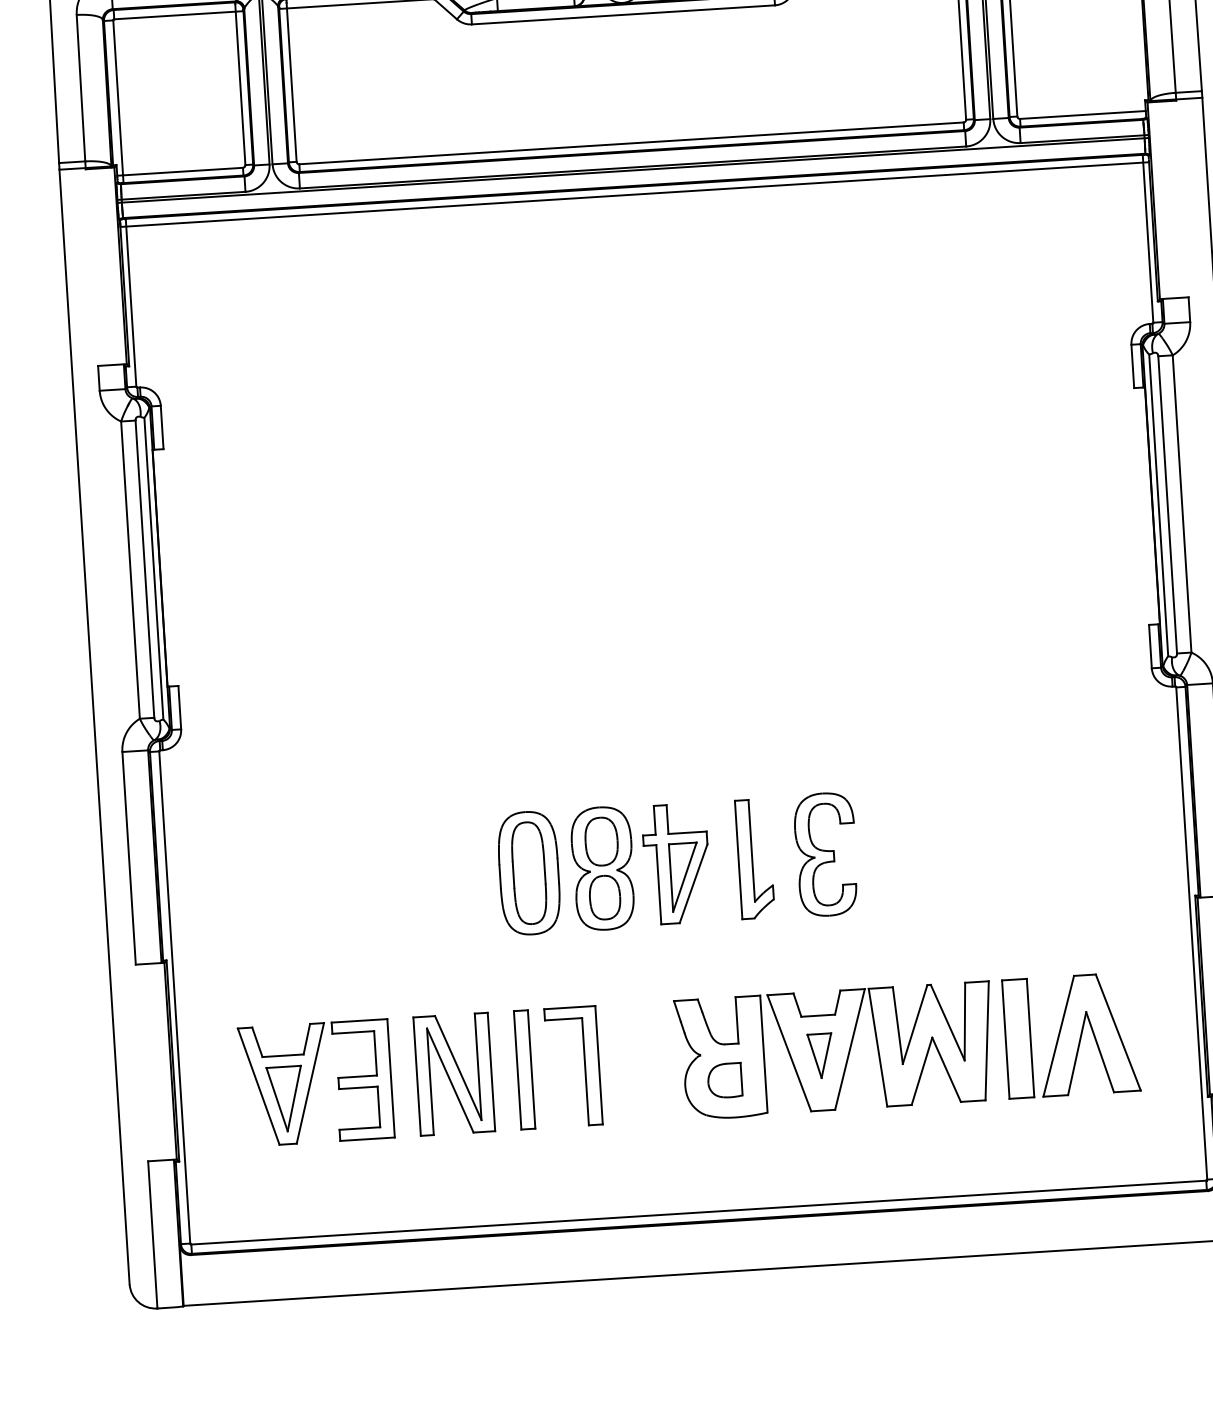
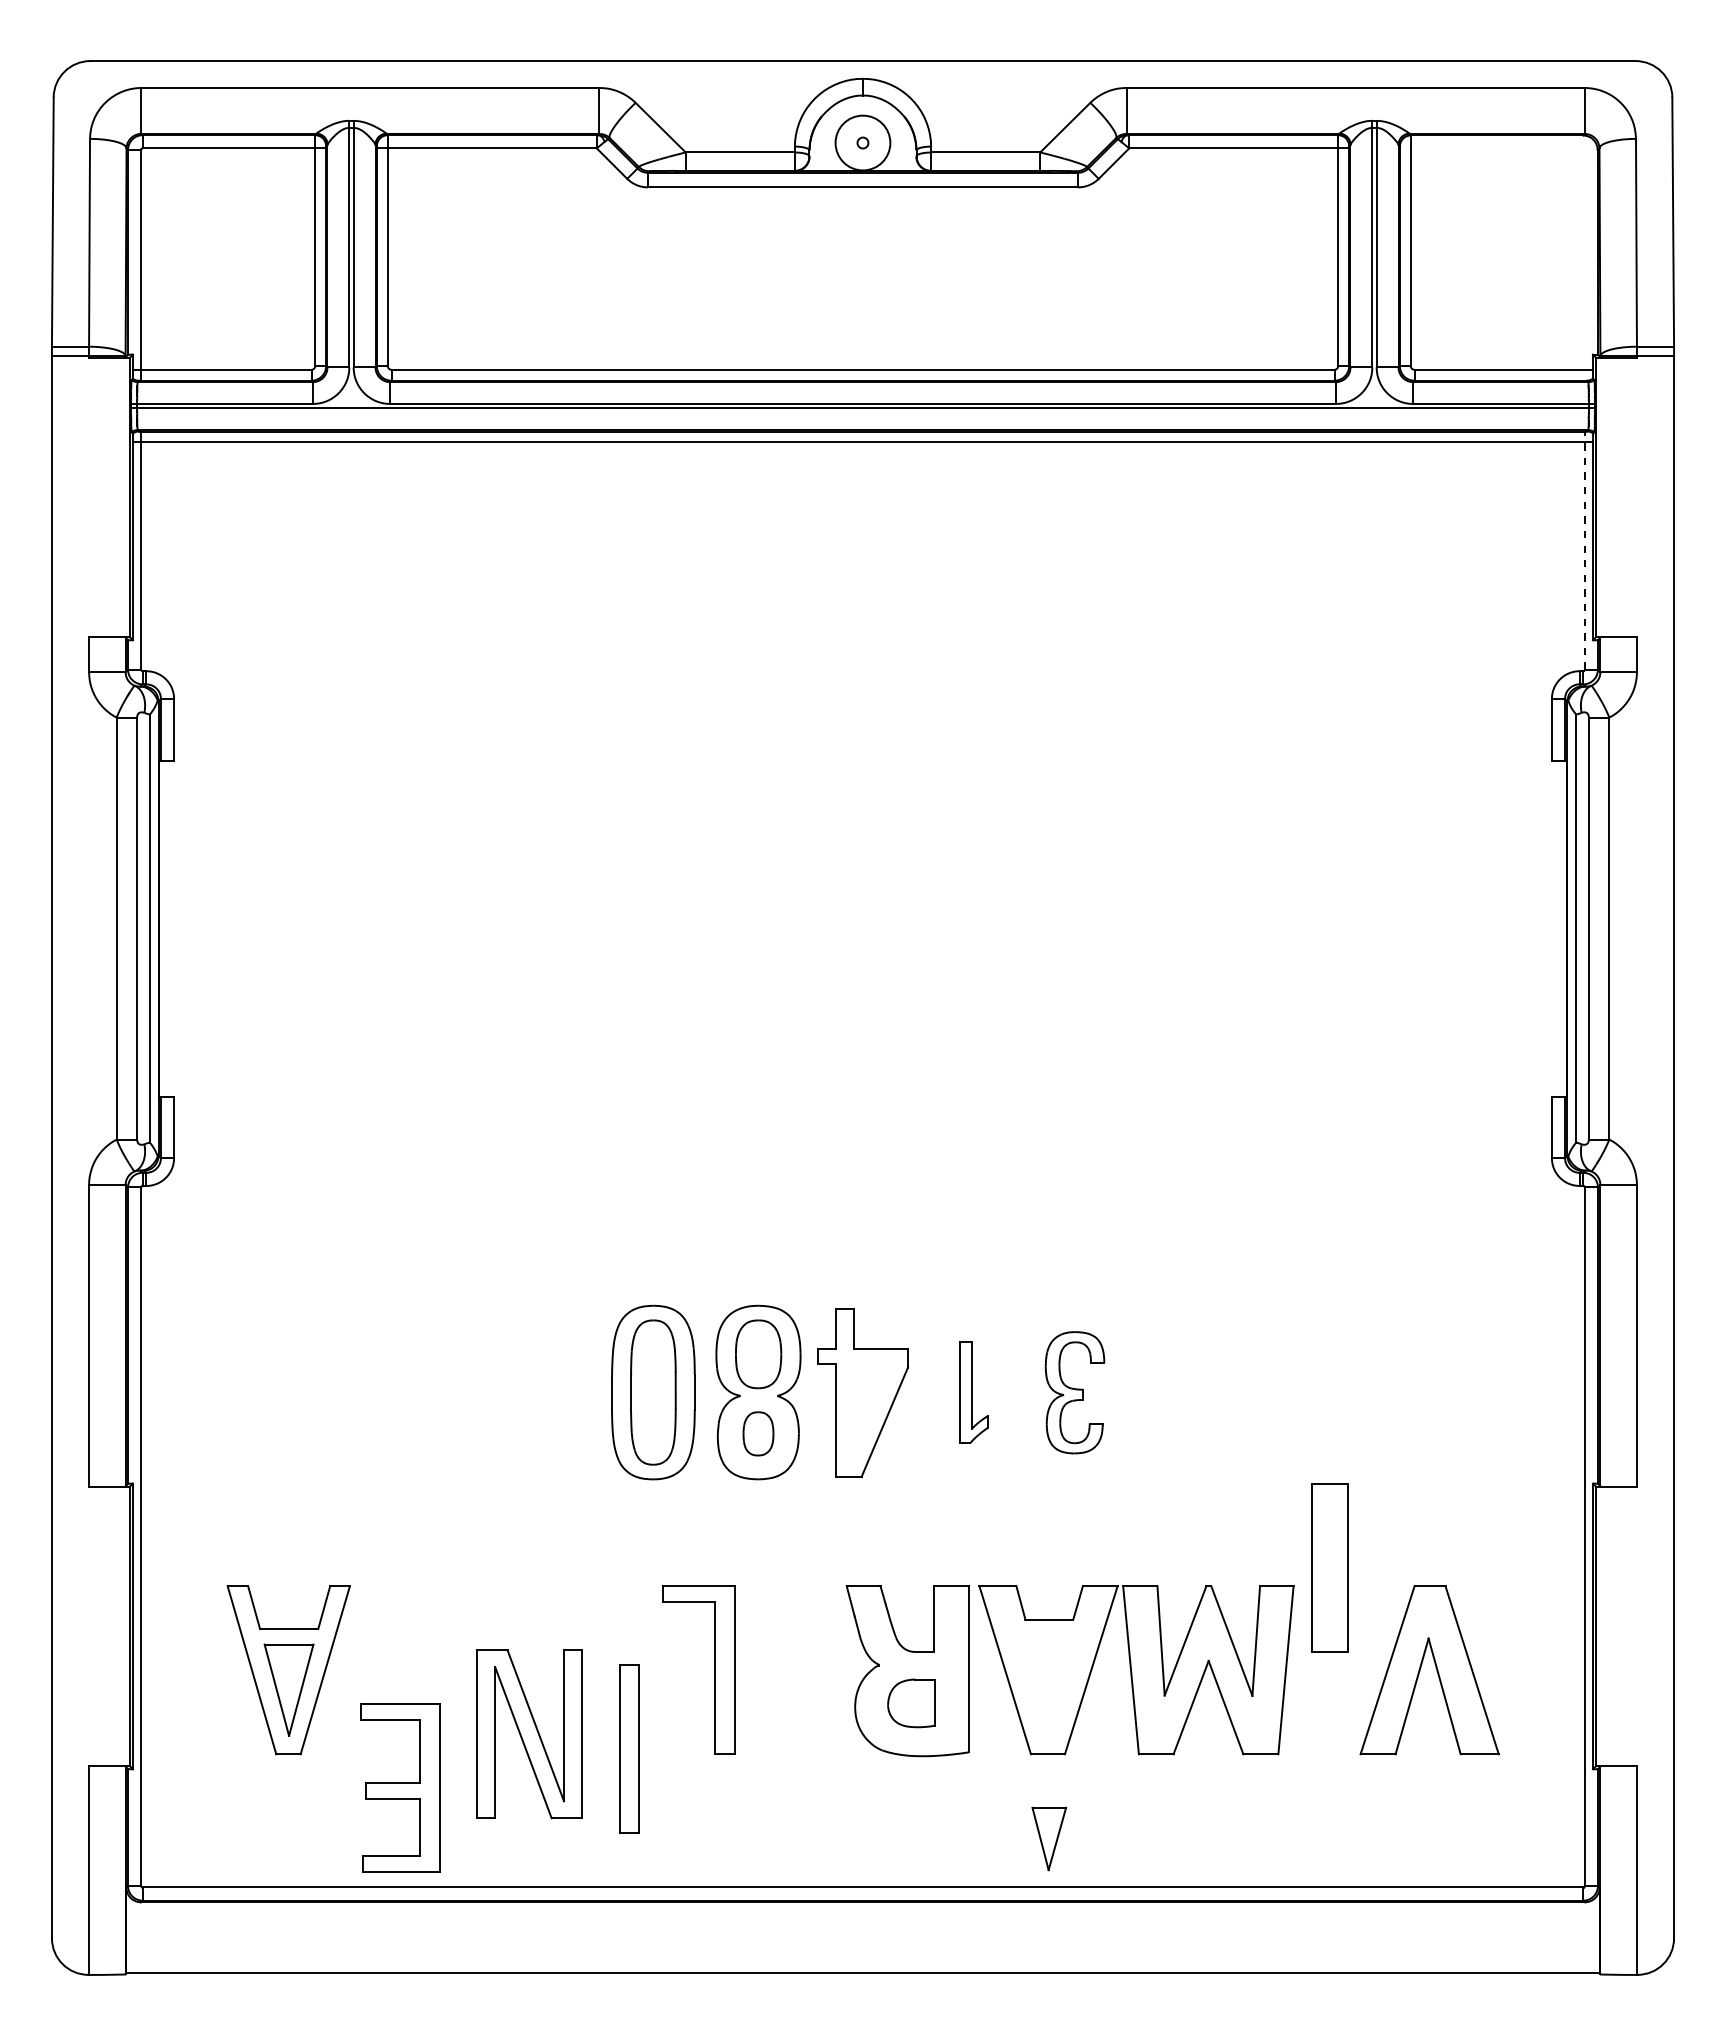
line: (1147, 238) -> (1584, 550), solid -> dashed
part: (825, 854) -> (1074, 1392), size x0.7
part: (754, 858) -> (973, 1392), size x0.6
part: (684, 876) -> (872, 1411), removed
part: (605, 897) -> (758, 1433), size x0.7
part: (1017, 1038) -> (1329, 1567), moved
part: (820, 1055) -> (1049, 1838), moved
part: (524, 1069) -> (629, 1748), moved
part: (454, 1074) -> (529, 1734), moved
part: (363, 1079) -> (400, 1787), moved

